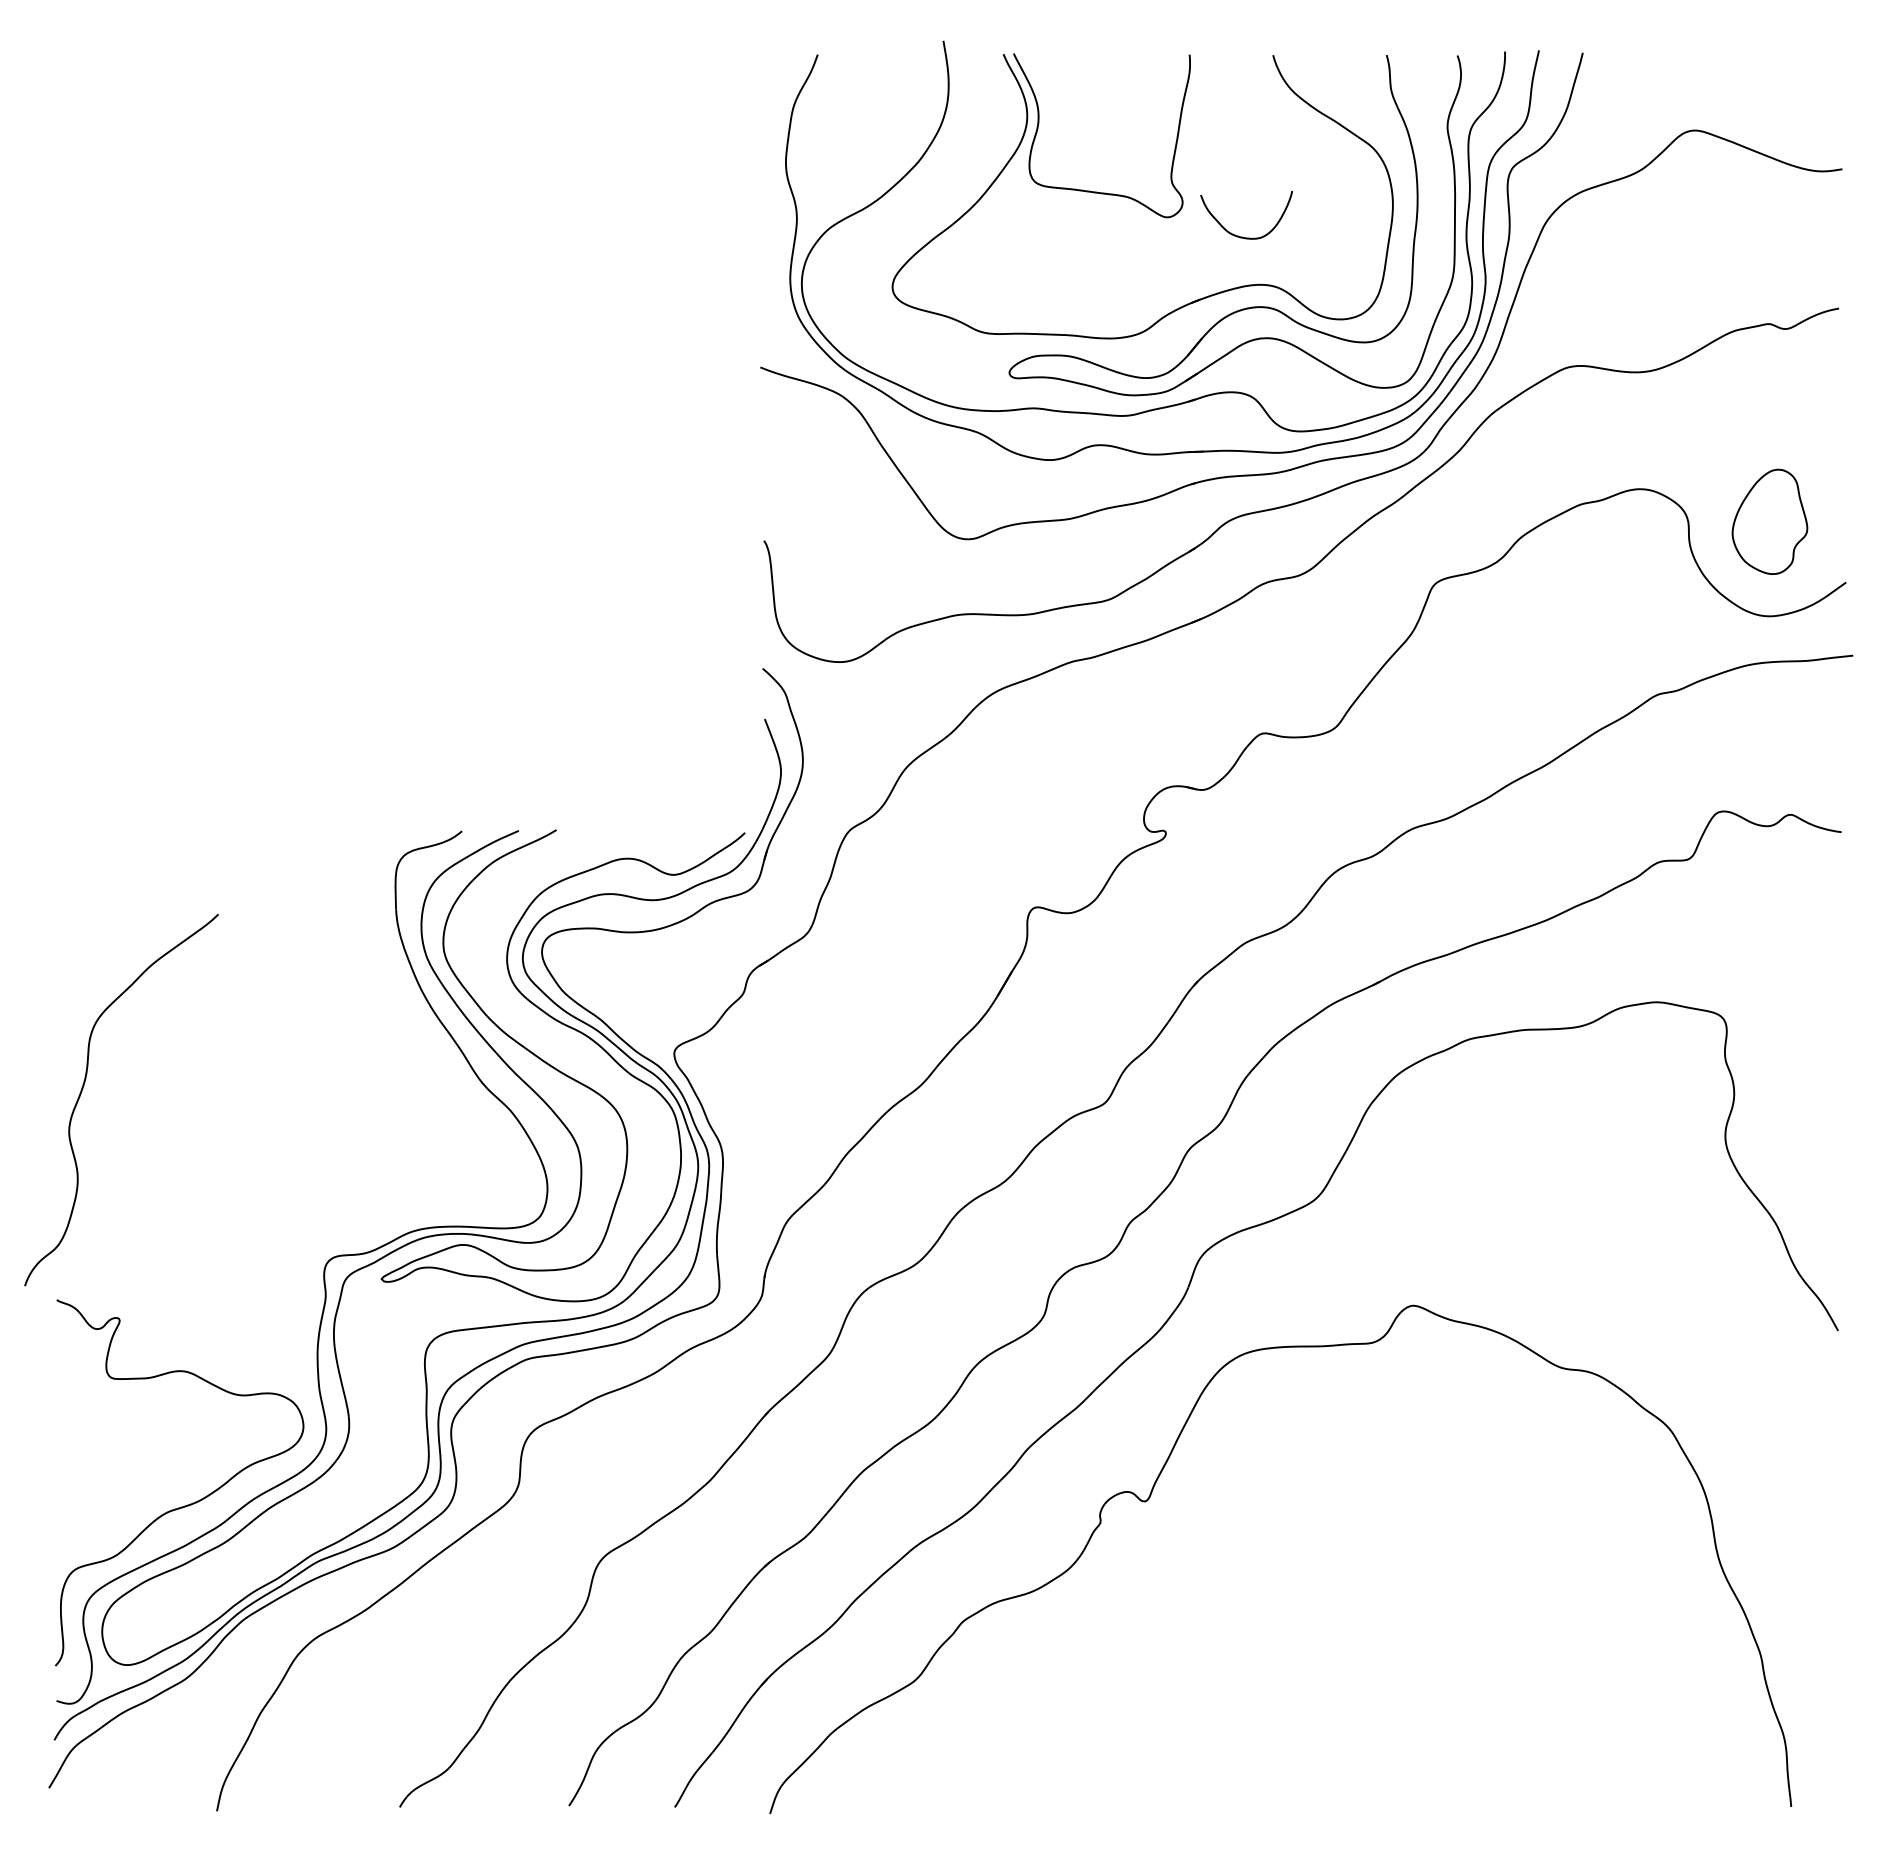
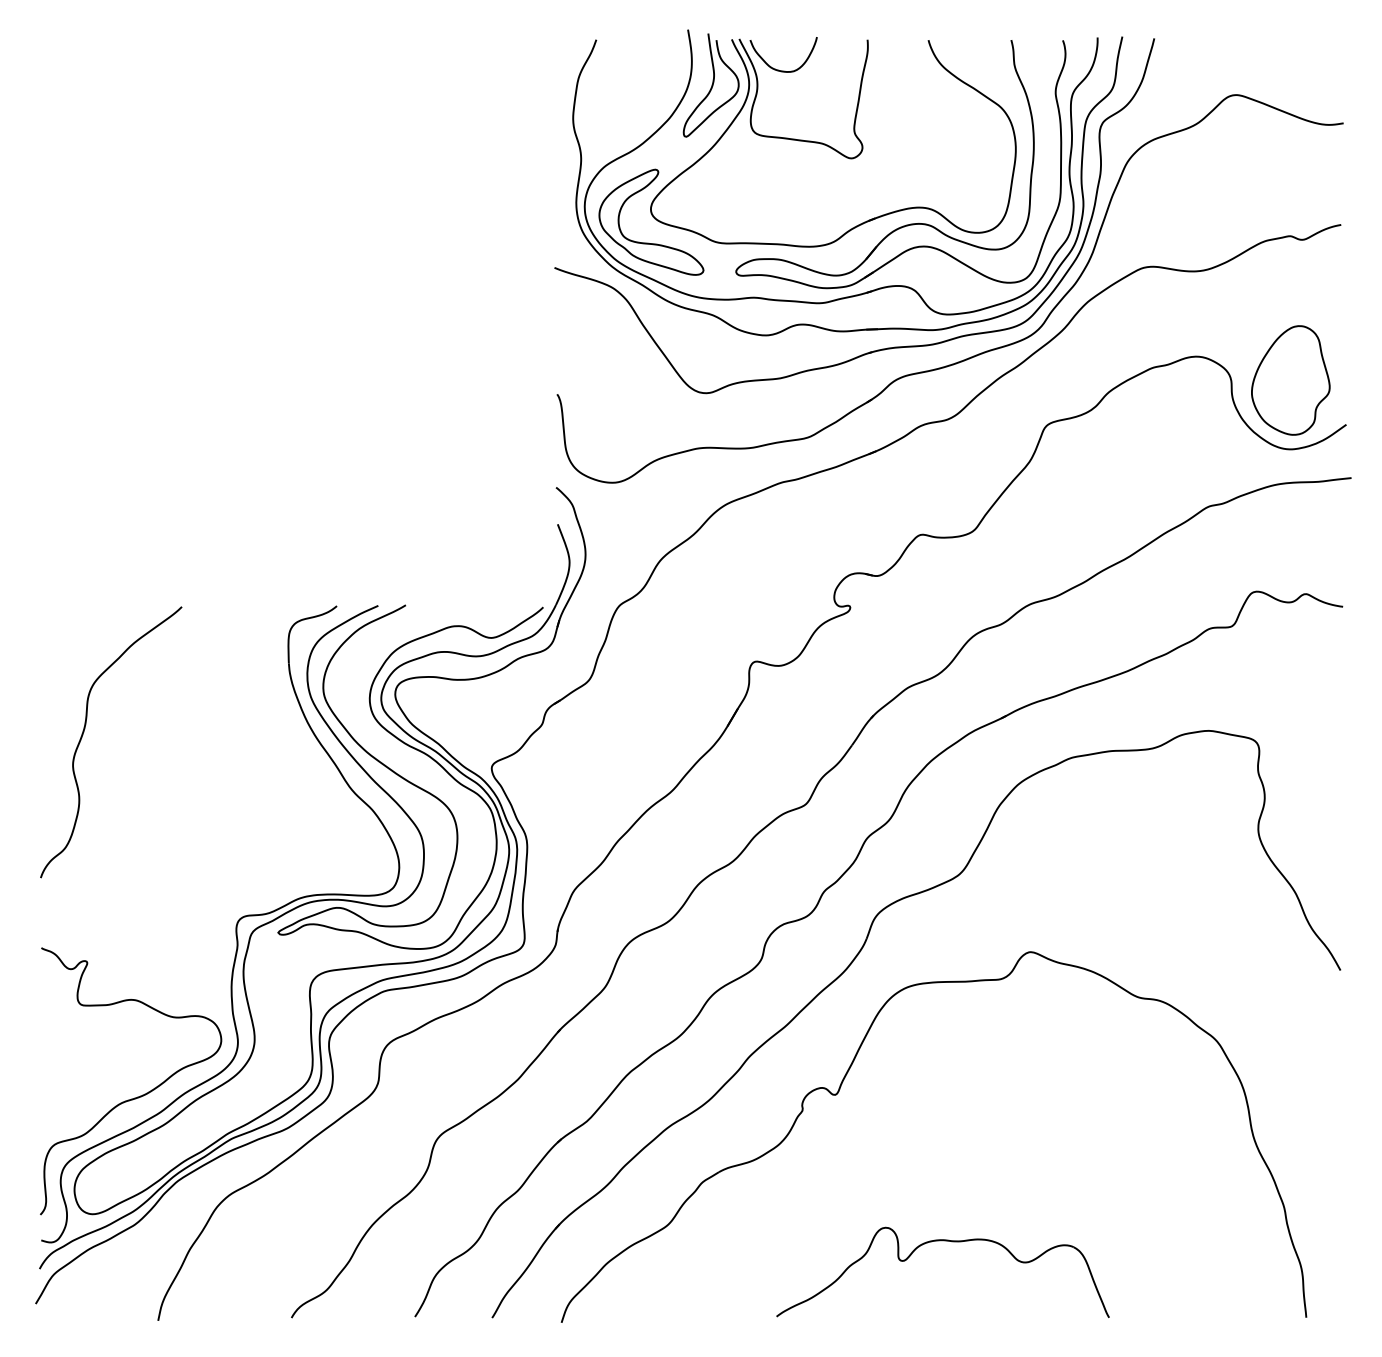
curve: (975, 118) -> (711, 86), added
curve: (1242, 236) -> (780, 70), moved
part: (893, 333) -> (651, 243), added
part: (1769, 521) -> (1290, 380), size x1.43
curve: (84, 1085) -> (84, 731), moved
part: (1298, 1702) -> (946, 1241), added

